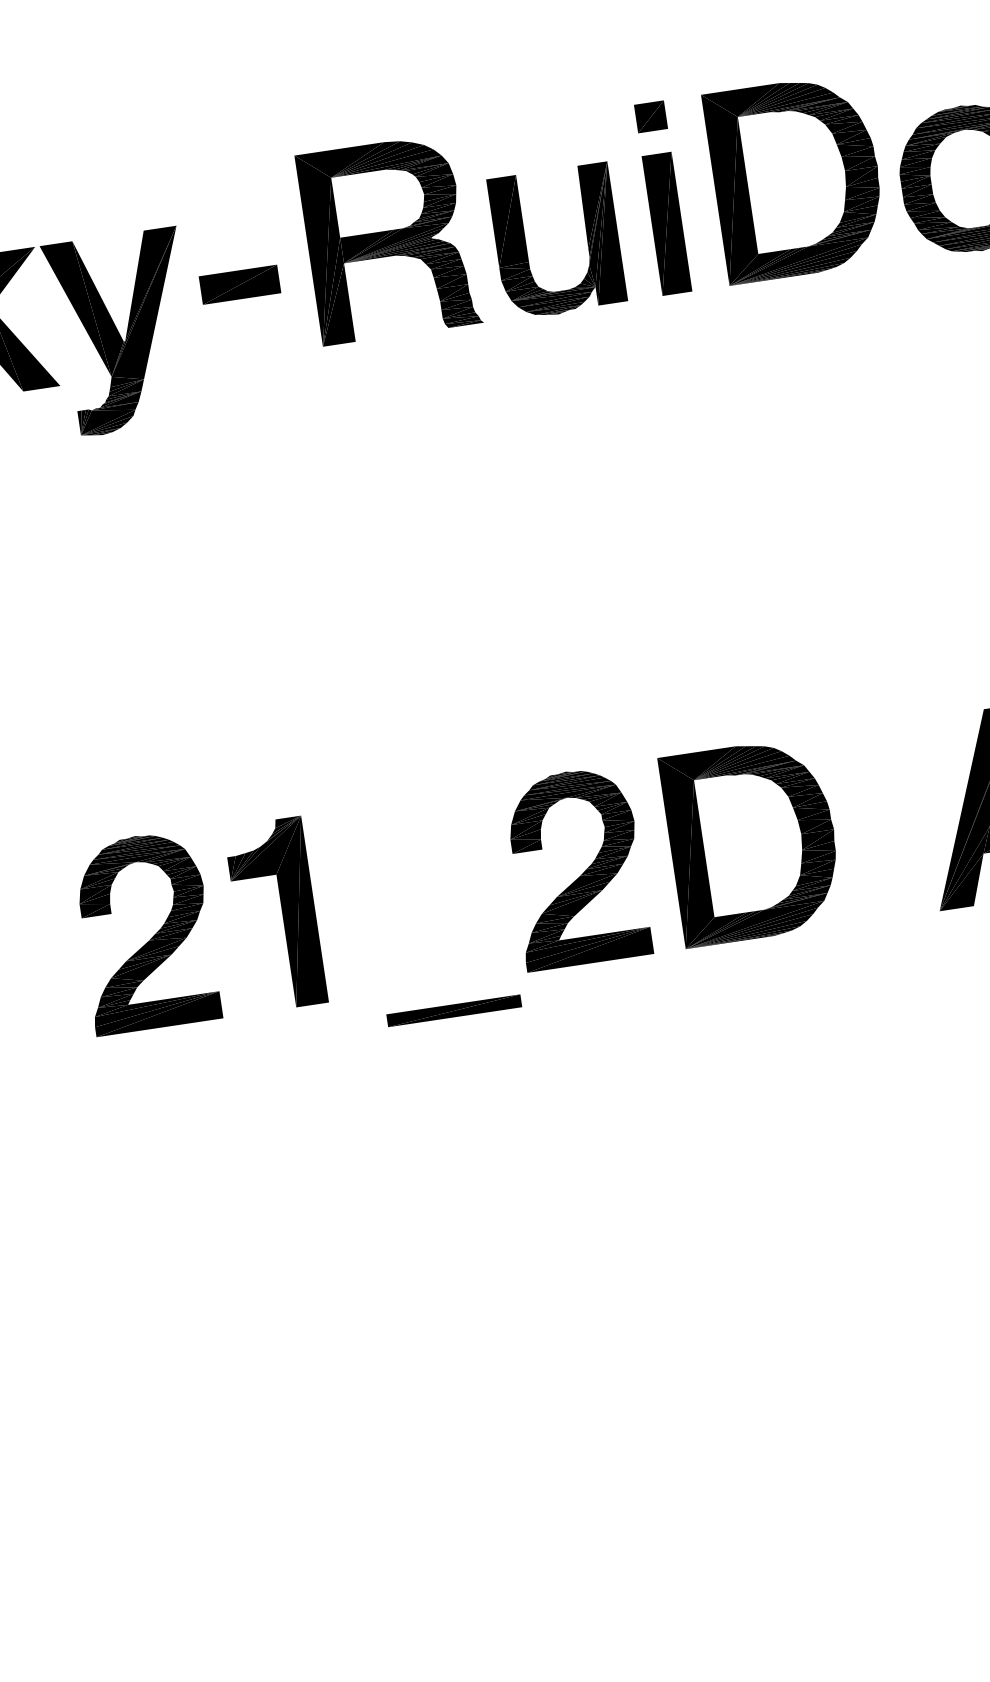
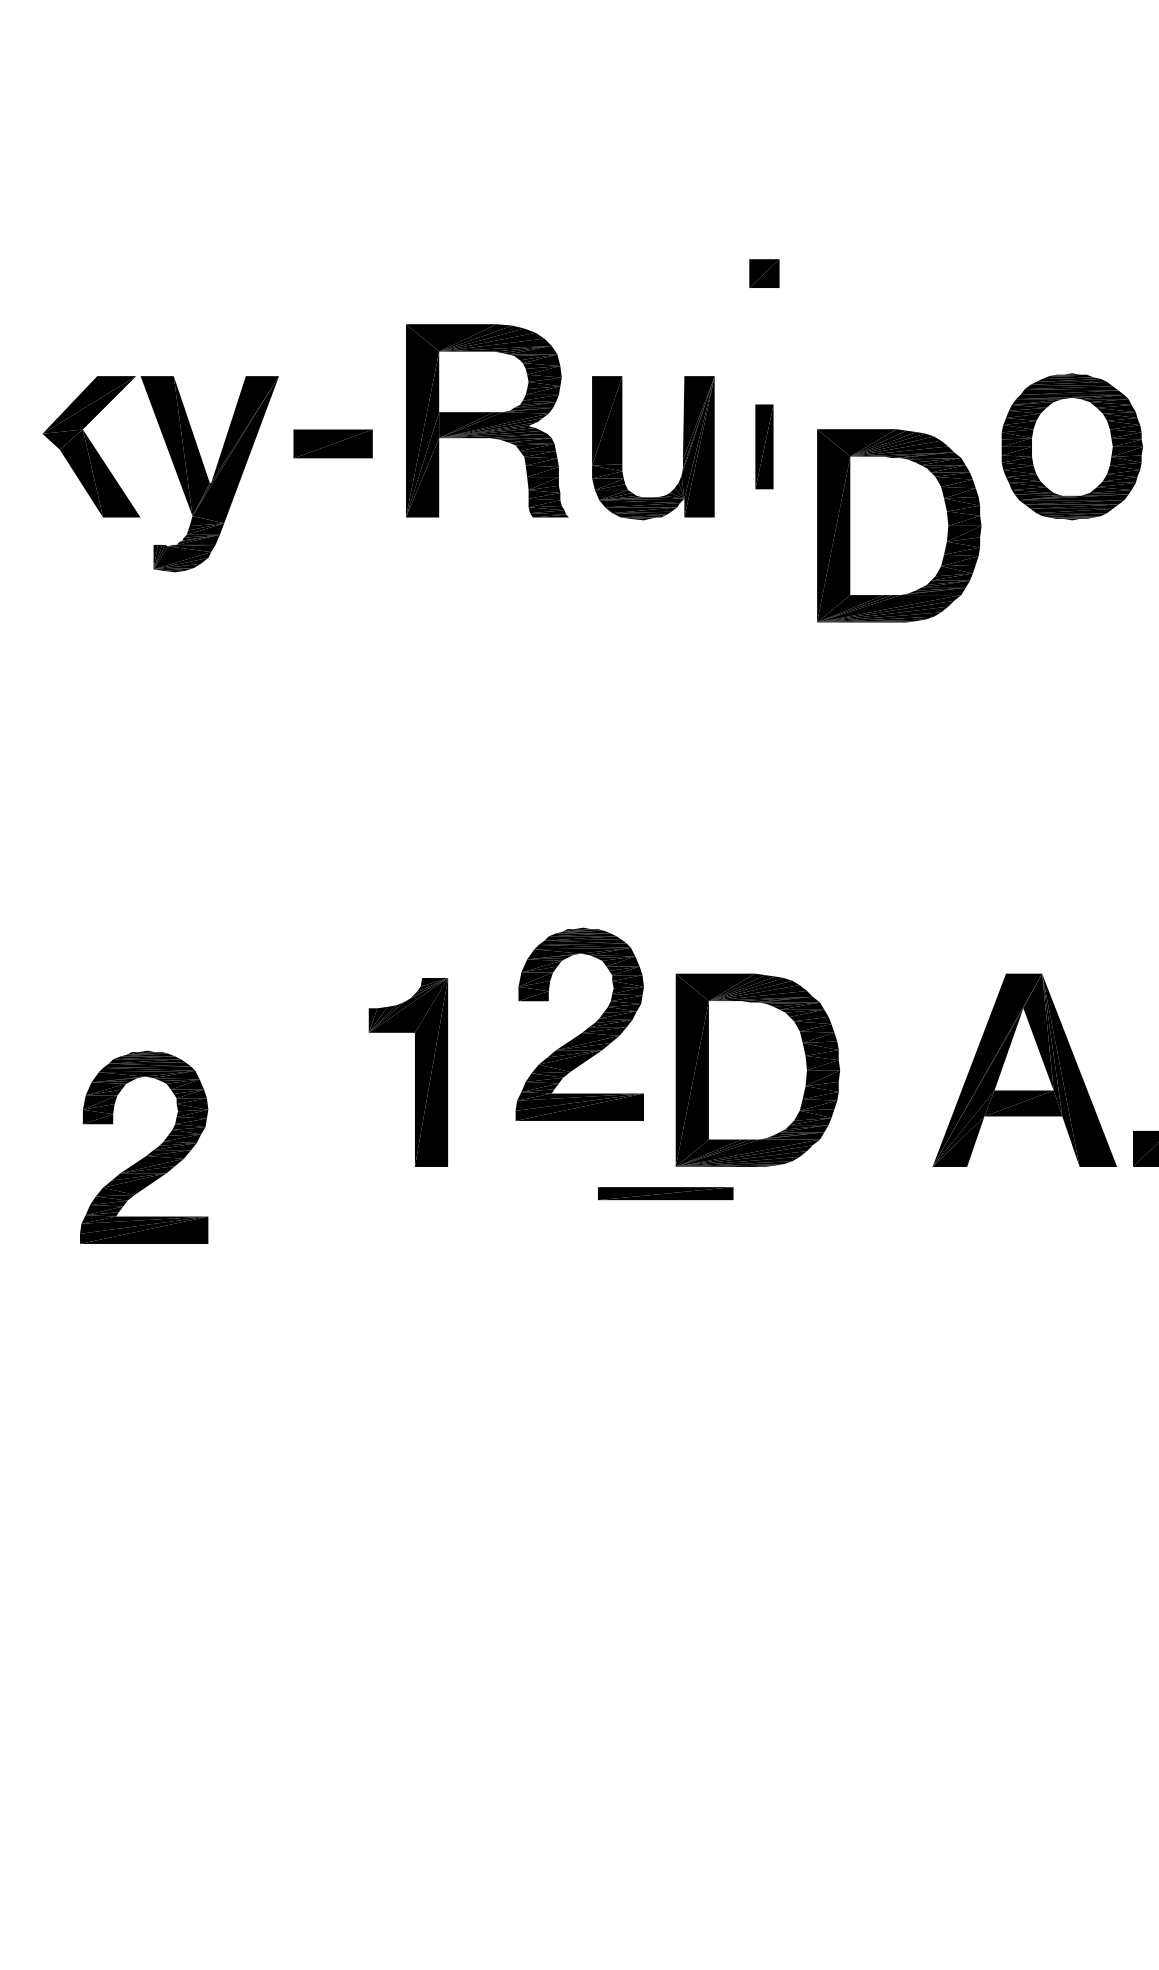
part: (651, 116) -> (764, 273), moved
part: (796, 177) -> (899, 525), moved
part: (667, 223) -> (764, 446), size x0.6
part: (582, 873) -> (584, 1030), moved
part: (282, 913) -> (415, 1072), moved
part: (152, 936) -> (150, 1152), moved
part: (454, 1010) -> (665, 1193), moved

